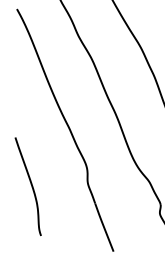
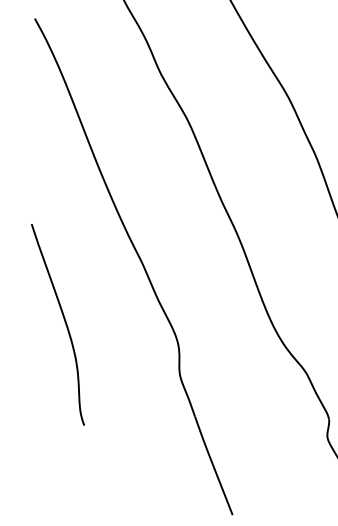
curve: (30, 184) -> (62, 320), moved

